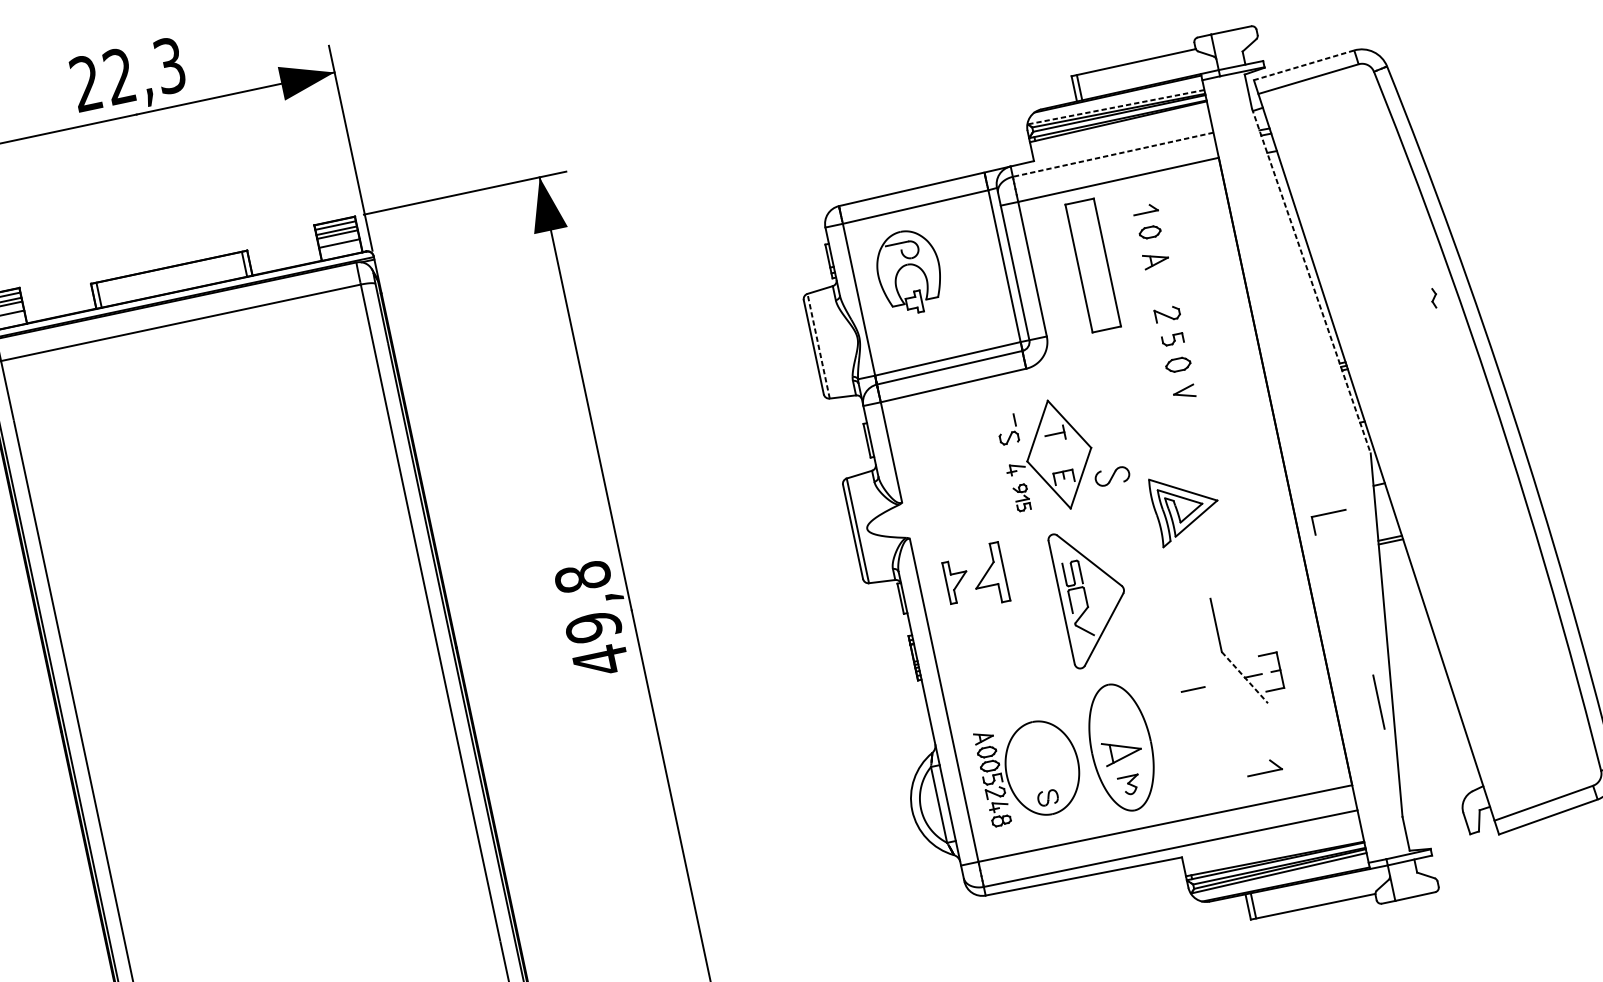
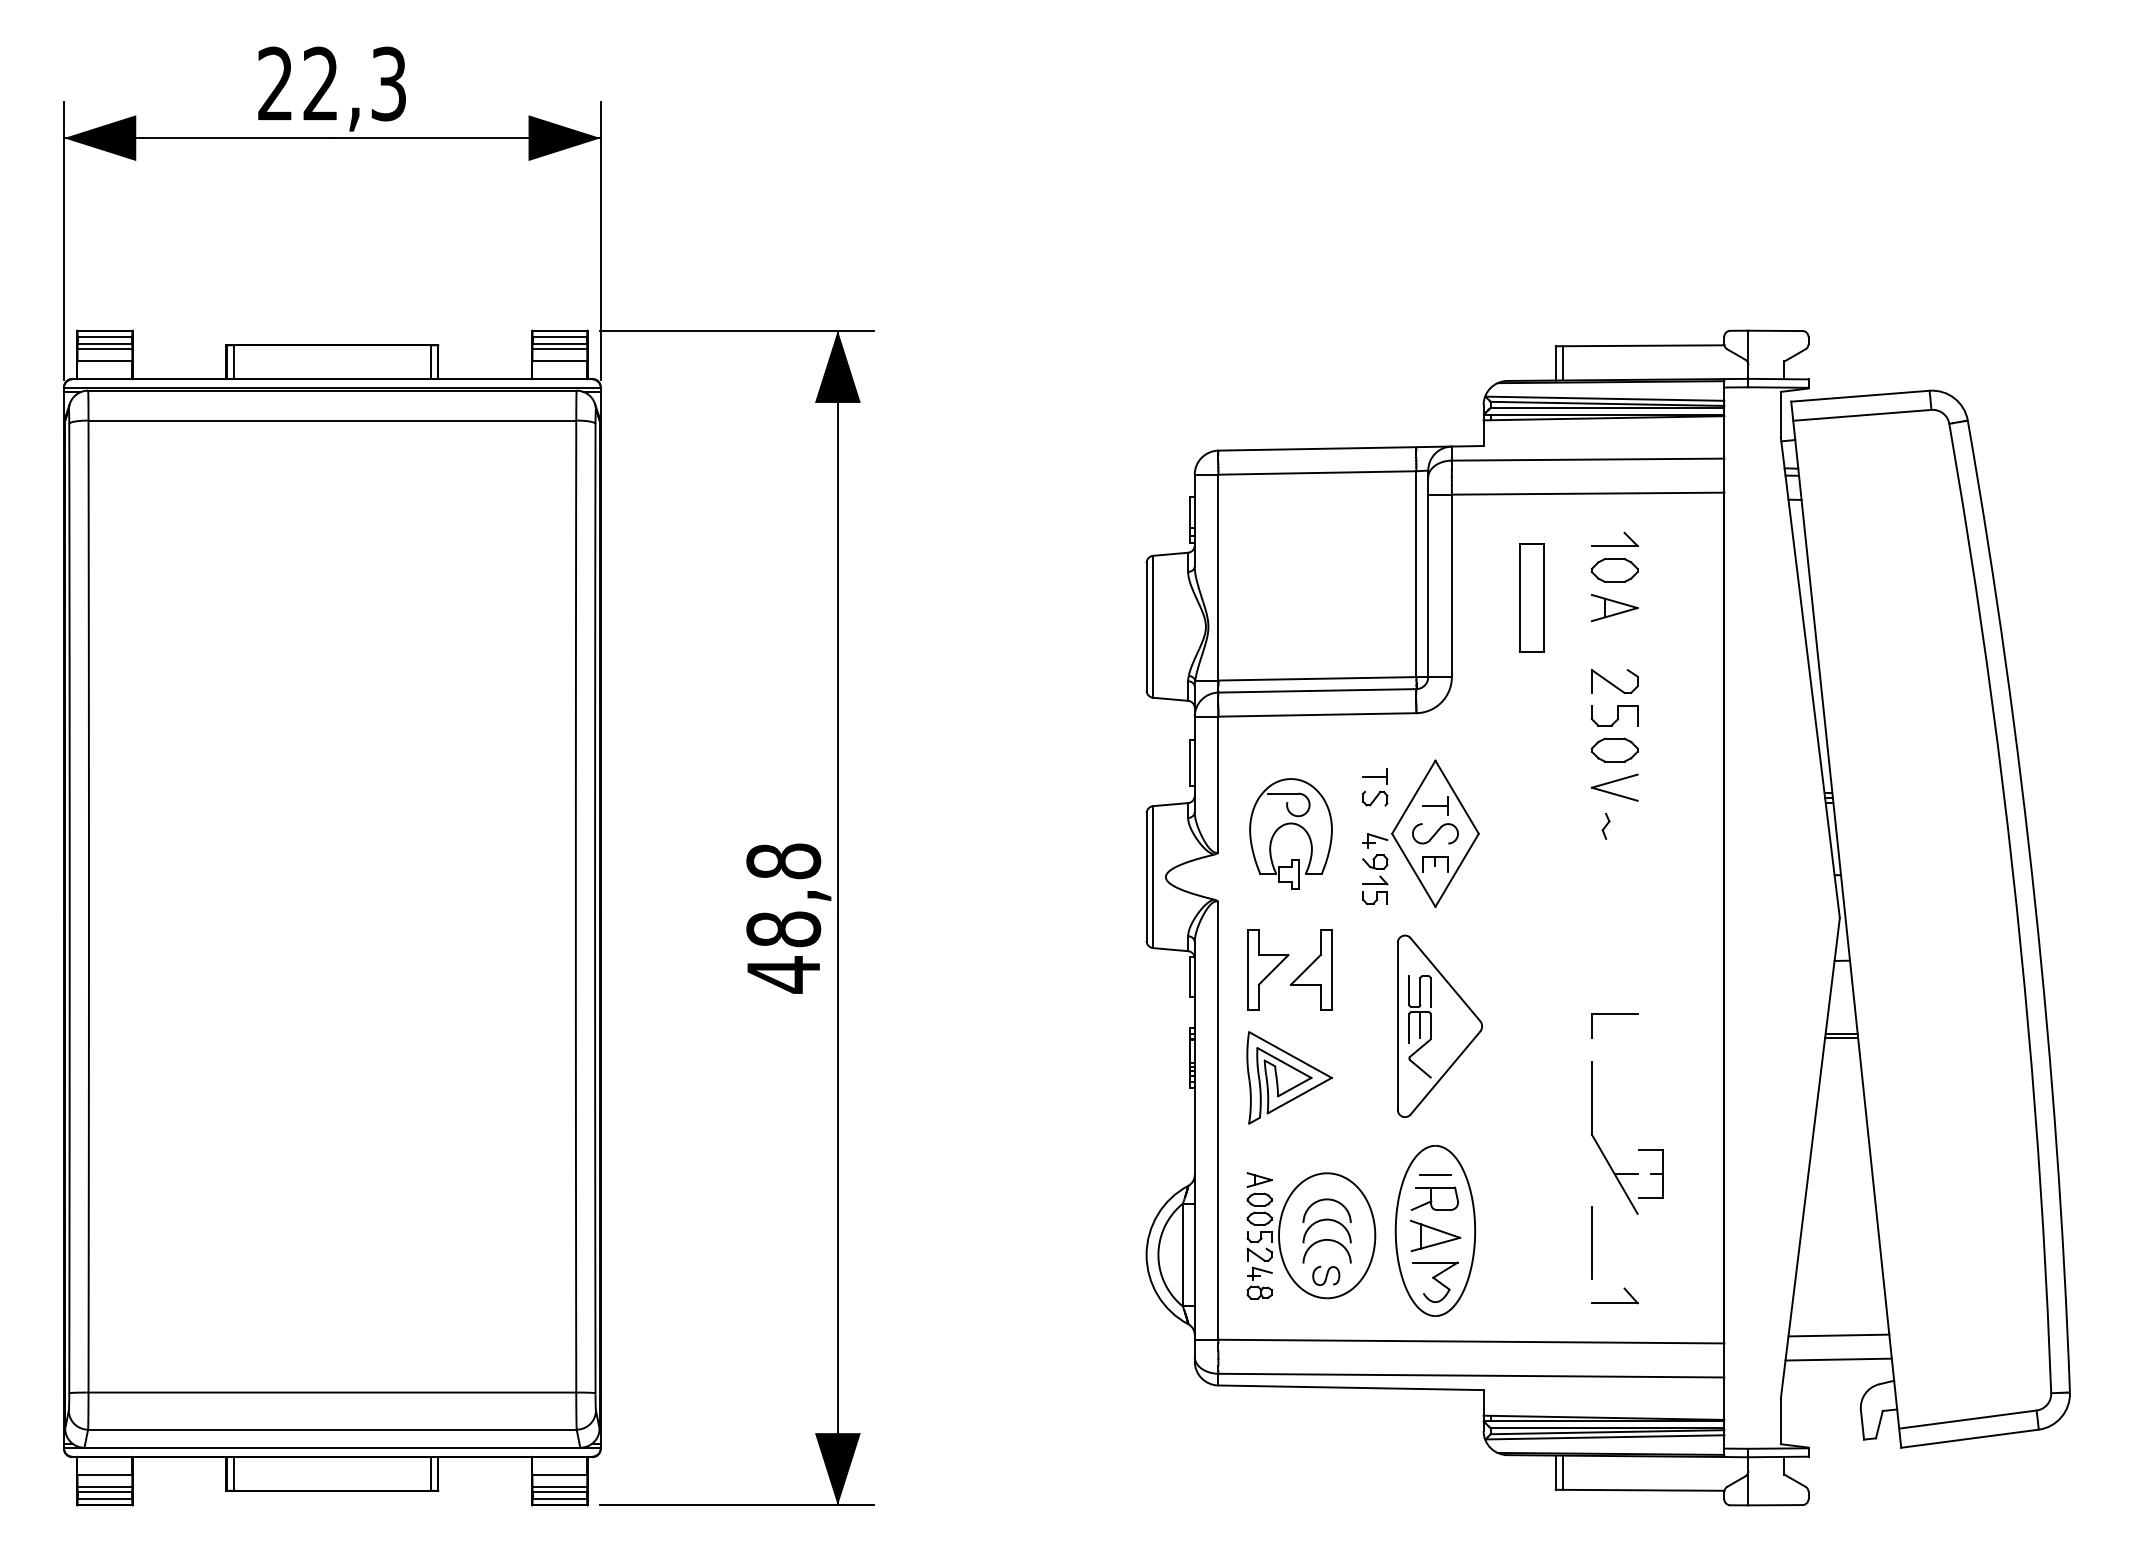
line: (1303, 65) -> (1859, 396), dashed -> solid
line: (1115, 107) -> (1604, 398), dashed -> solid
line: (1112, 154) -> (1587, 459), dashed -> solid
part: (1145, 209) -> (1614, 539), size x1.43
part: (1150, 232) -> (1614, 570), size x1.67
part: (1156, 260) -> (1614, 608), size x1.43
part: (907, 265) -> (1290, 824), moved
part: (1093, 265) -> (1531, 597), size x0.62
line: (1311, 280) -> (1810, 677), dashed -> solid
part: (1433, 297) -> (1605, 825), moved
part: (1167, 314) -> (1614, 681), size x1.43
part: (1172, 339) -> (1614, 715), size x1.67
line: (818, 345) -> (1153, 626), dashed -> solid
part: (1178, 364) -> (1614, 749), size x1.43
part: (1184, 392) -> (1614, 787), size x1.67
line: (1006, 421) -> (1375, 776), added
part: (1112, 476) -> (1435, 833), moved
part: (1022, 497) -> (1375, 879), size x1.43
part: (1187, 500) -> (1293, 1069), moved
part: (1328, 513) -> (1614, 1014), moved
part: (957, 580) -> (1268, 969), size x1.43
line: (1078, 598) -> (1420, 1025), added
text: (593, 627) -> (783, 929), 49,8 -> 48,8
line: (1244, 677) -> (1614, 1174), dashed -> solid
line: (1193, 688) -> (1435, 1174), moved
line: (1378, 701) -> (1591, 1242), moved
part: (1115, 723) -> (1434, 1198), added
line: (1435, 761) -> (1838, 1335), added
part: (1042, 770) -> (1326, 1239), added
line: (1438, 779) -> (1838, 1359), added
part: (1129, 784) -> (1435, 1281), size x1.67

